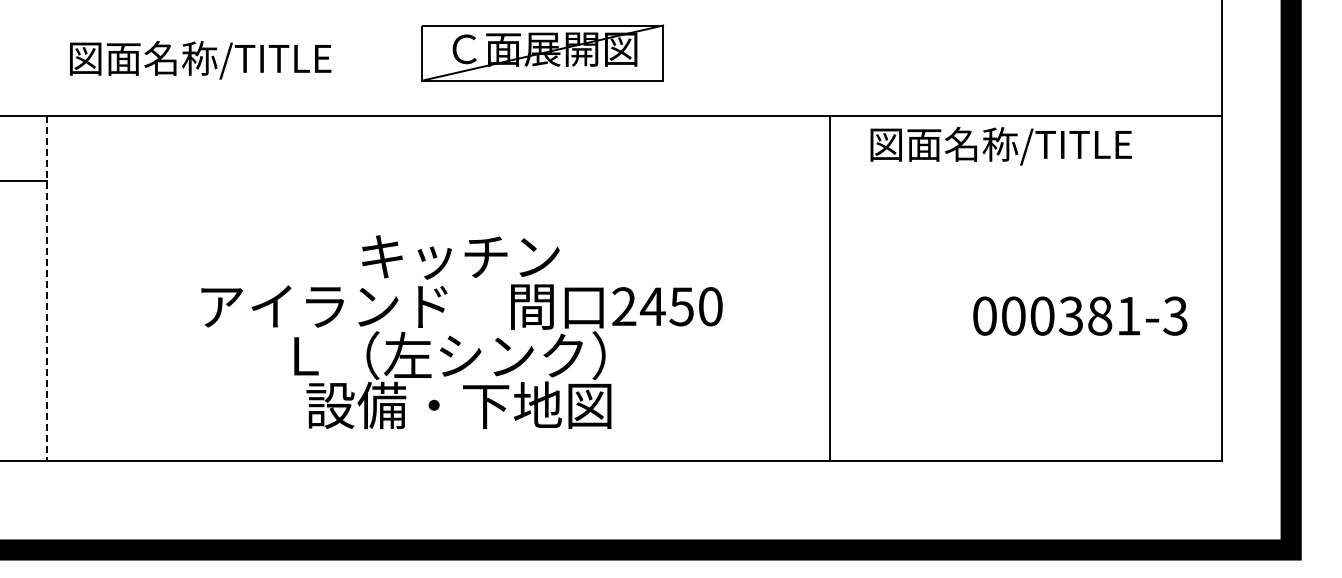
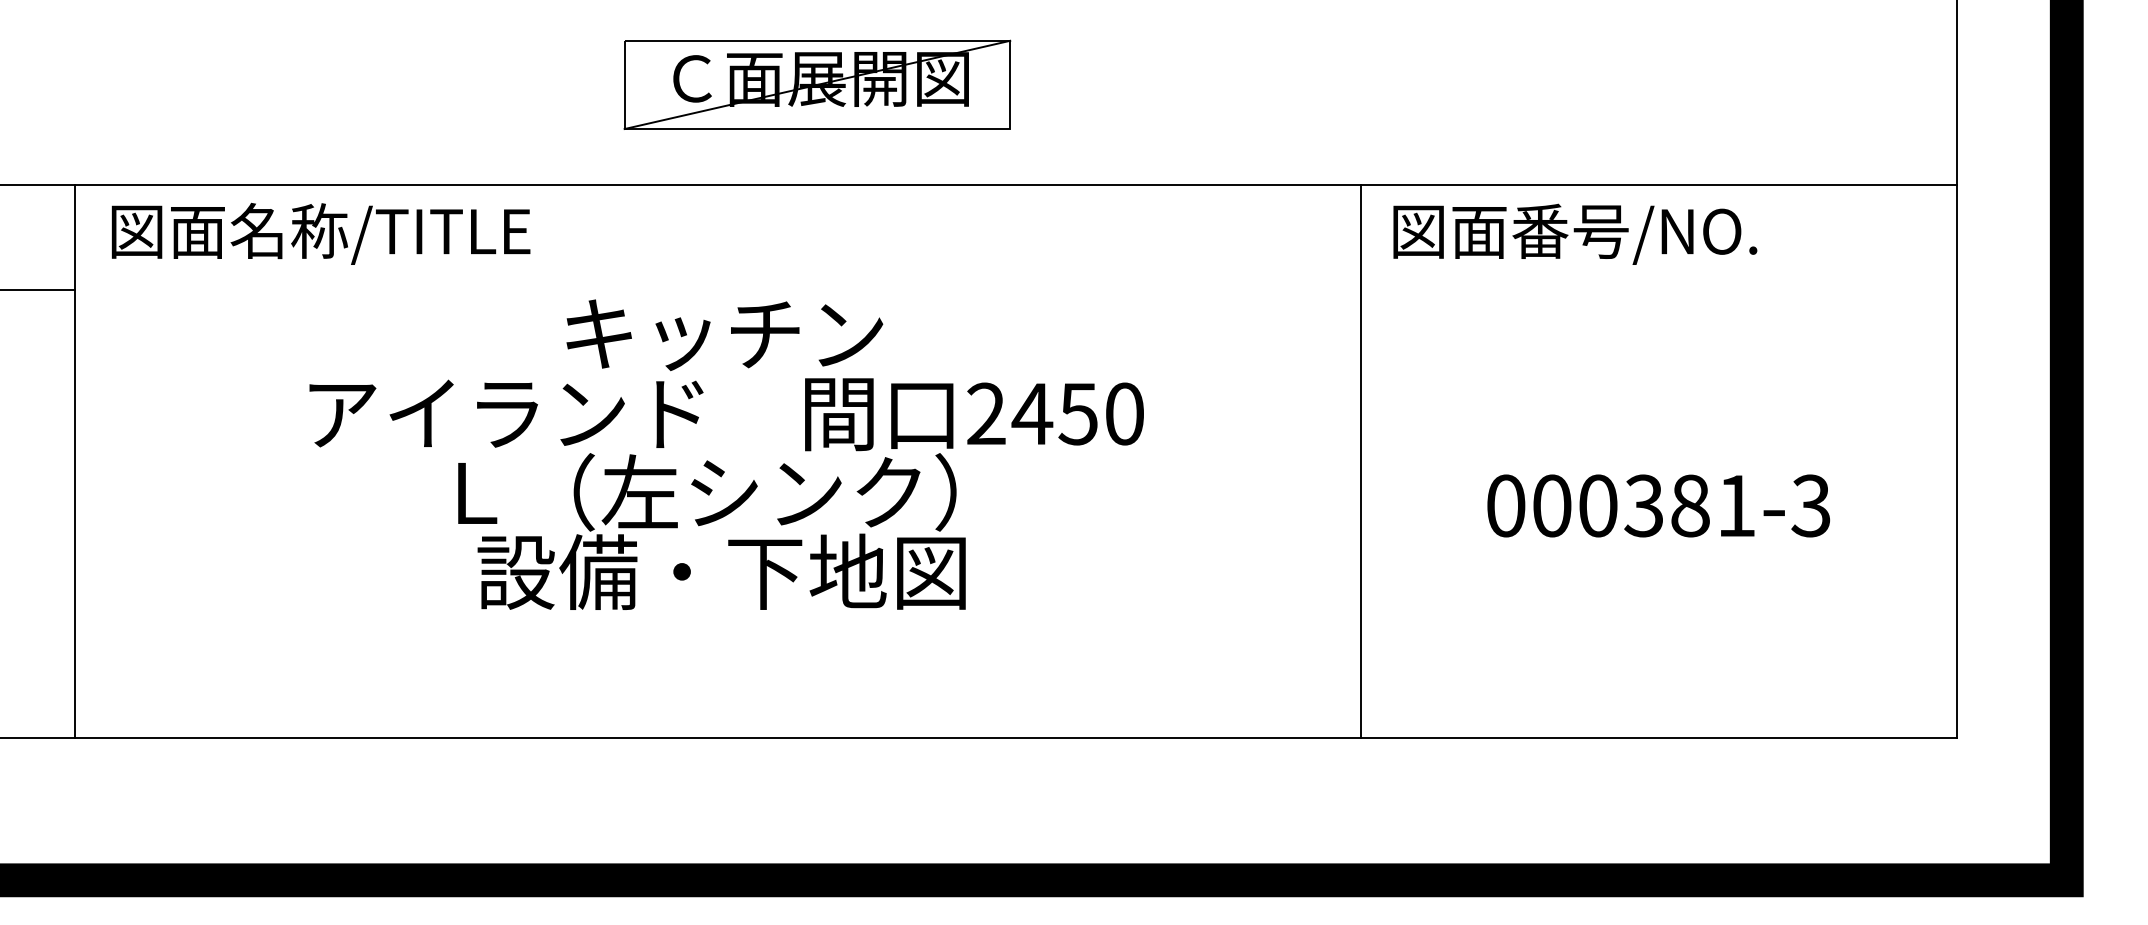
part: (542, 52) -> (817, 83), moved
text: (200, 59) -> (320, 232), moved
text: (1037, 143) -> (1660, 229), 図面名称/TITLE -> 図面番号/NO.
line: (46, 288) -> (74, 461), dashed -> solid
line: (830, 288) -> (1361, 461), moved
text: (1080, 315) -> (1659, 504), moved
text: (461, 332) -> (725, 455), moved

